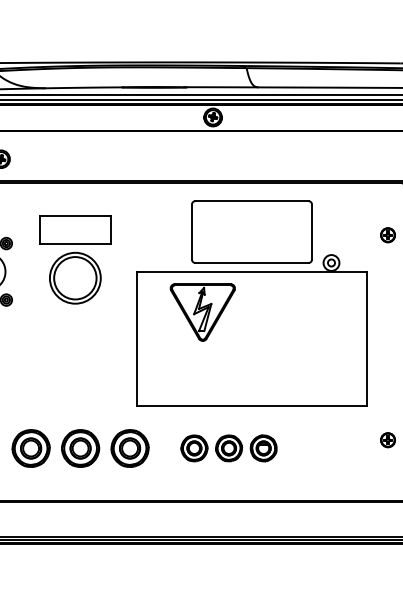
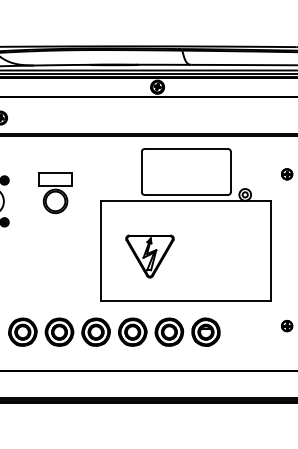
part: (75, 261) -> (55, 193), size x0.62
part: (202, 312) -> (149, 256), moved
part: (229, 447) -> (169, 331), size x1.43

